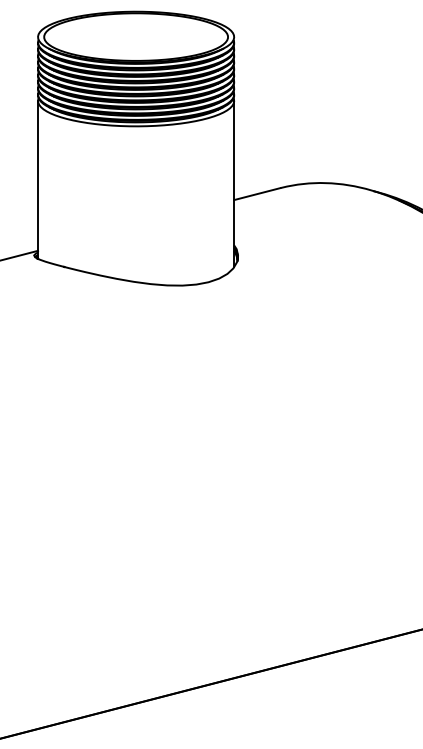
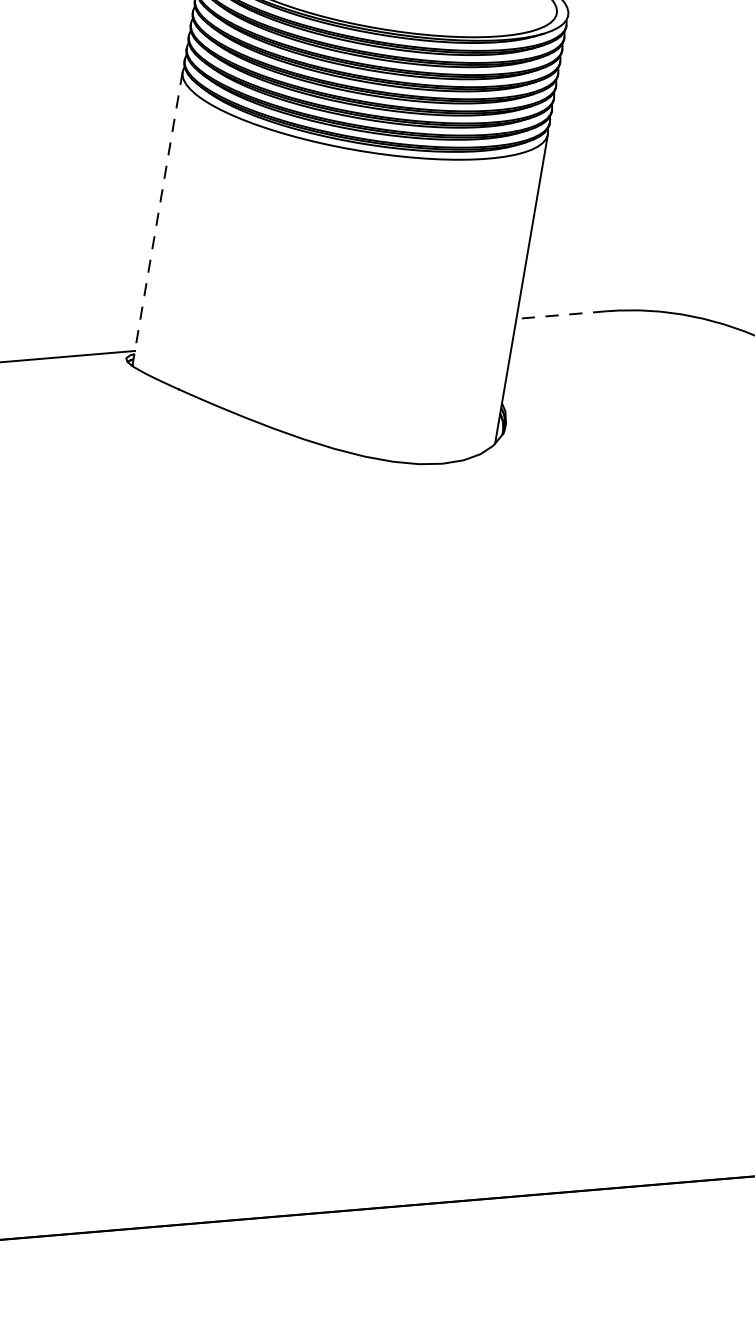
line: (38, 179) -> (158, 218), solid -> dashed
line: (257, 194) -> (561, 315), solid -> dashed

